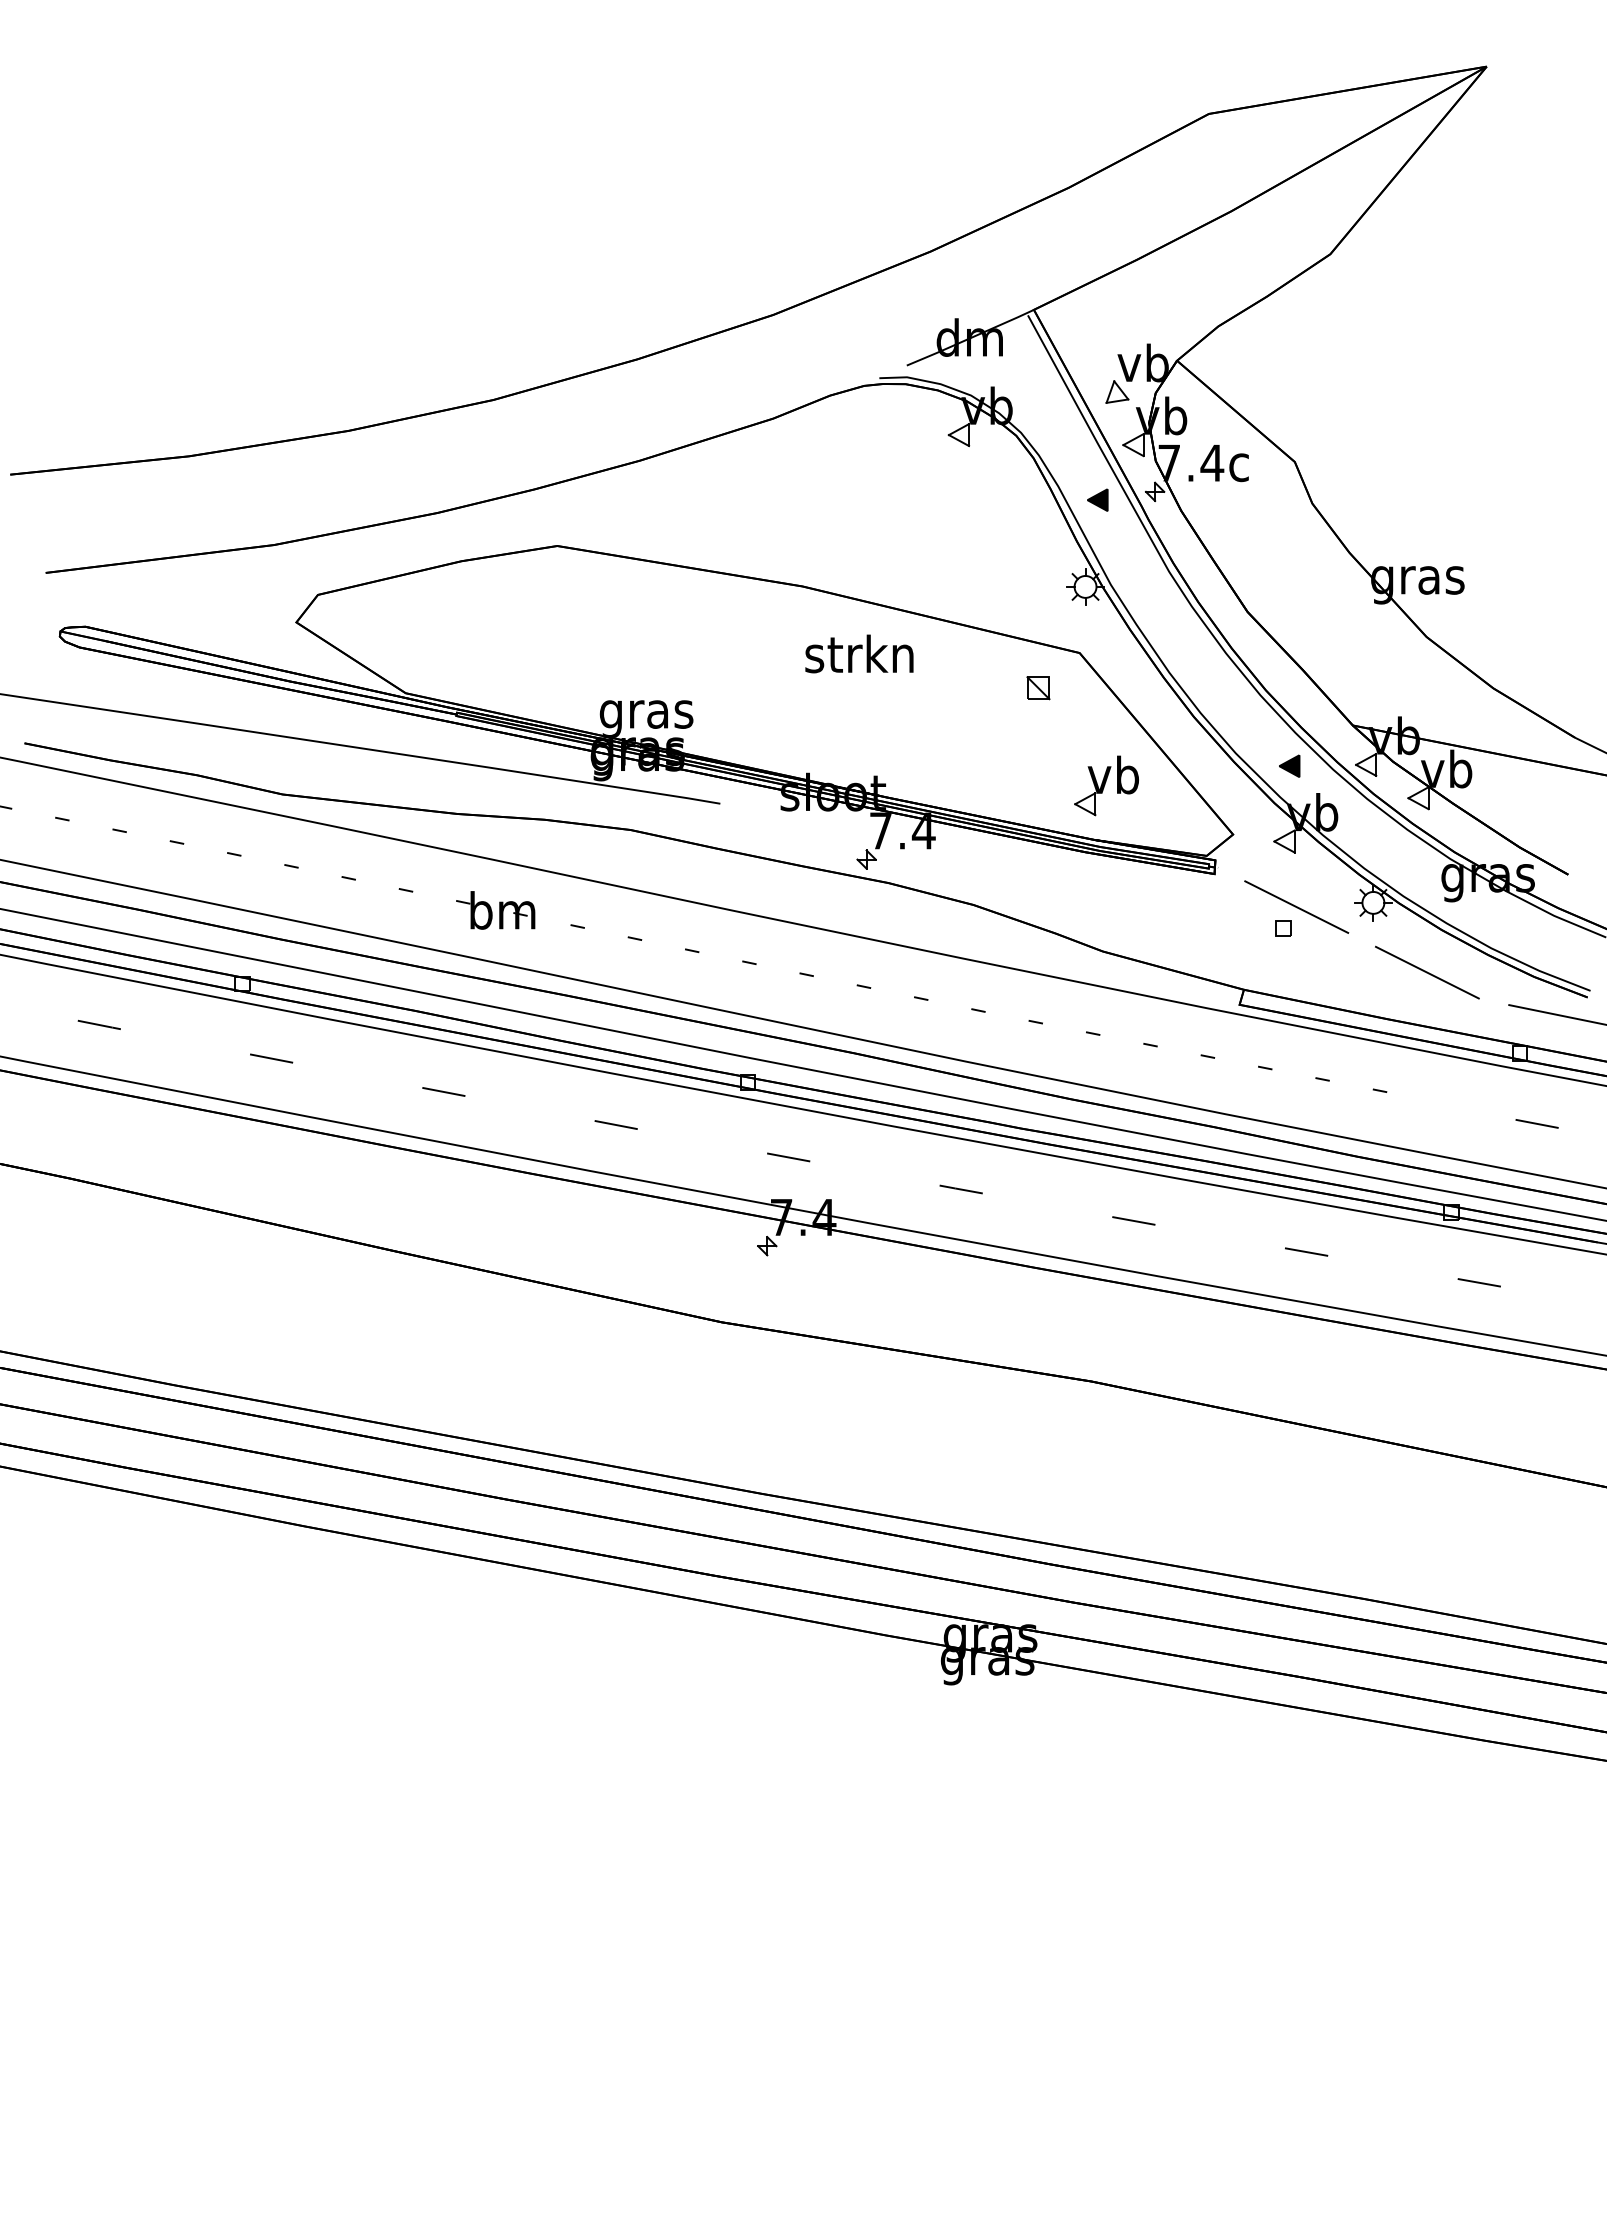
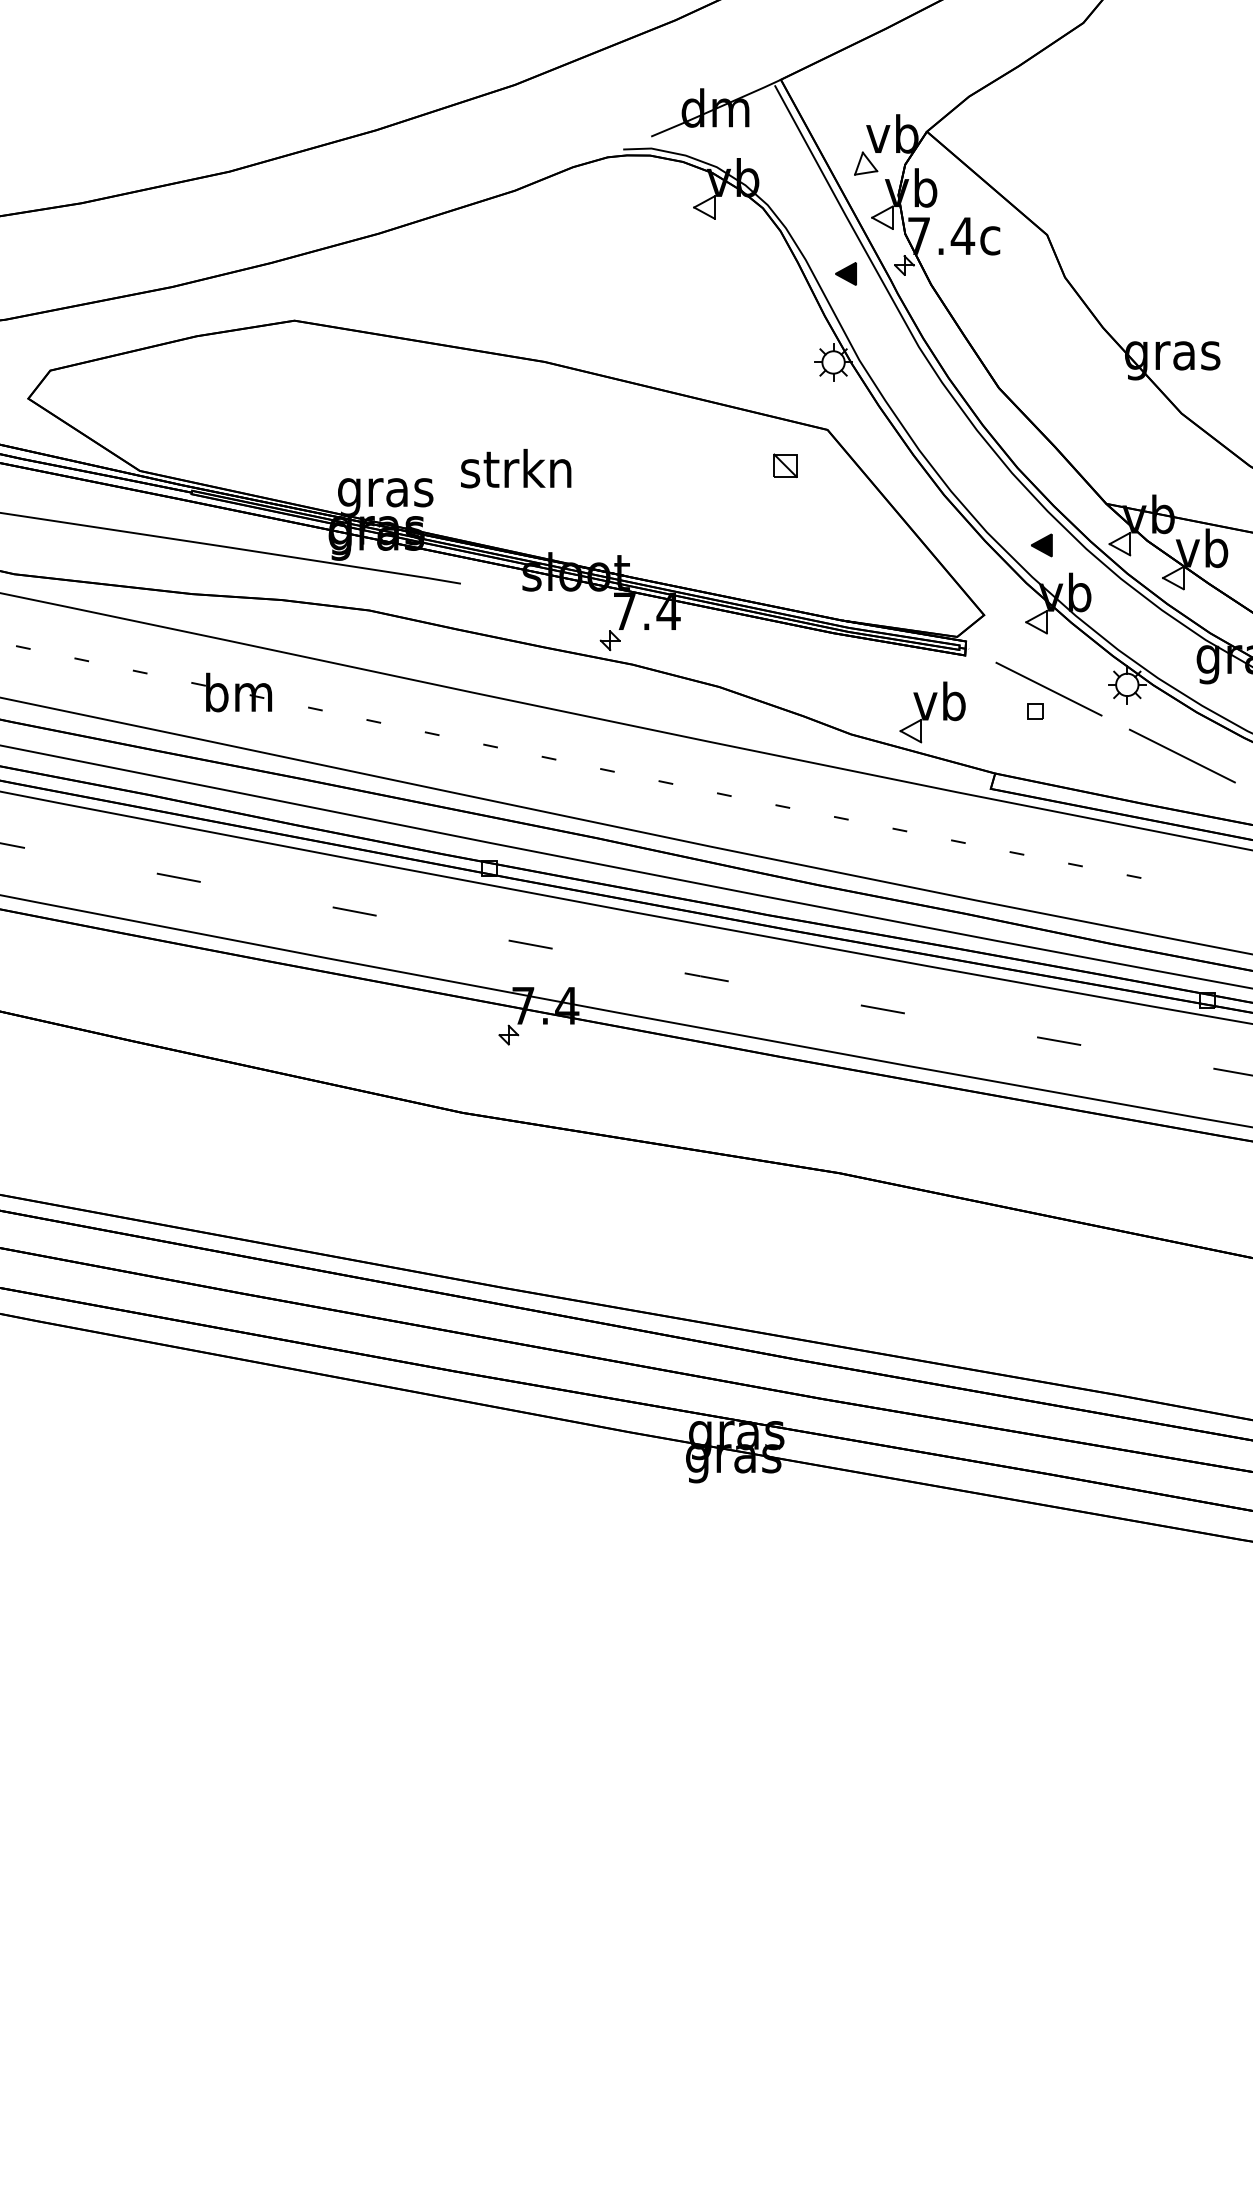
text: (859, 653) -> (516, 468), moved
part: (1106, 785) -> (932, 712), moved

